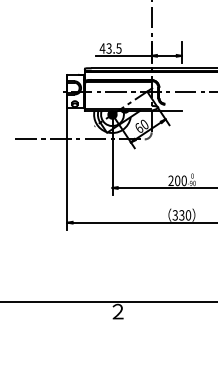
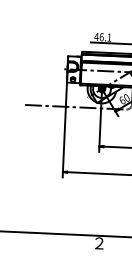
text: (113, 48) -> (105, 37), 43.5 -> 46.1

